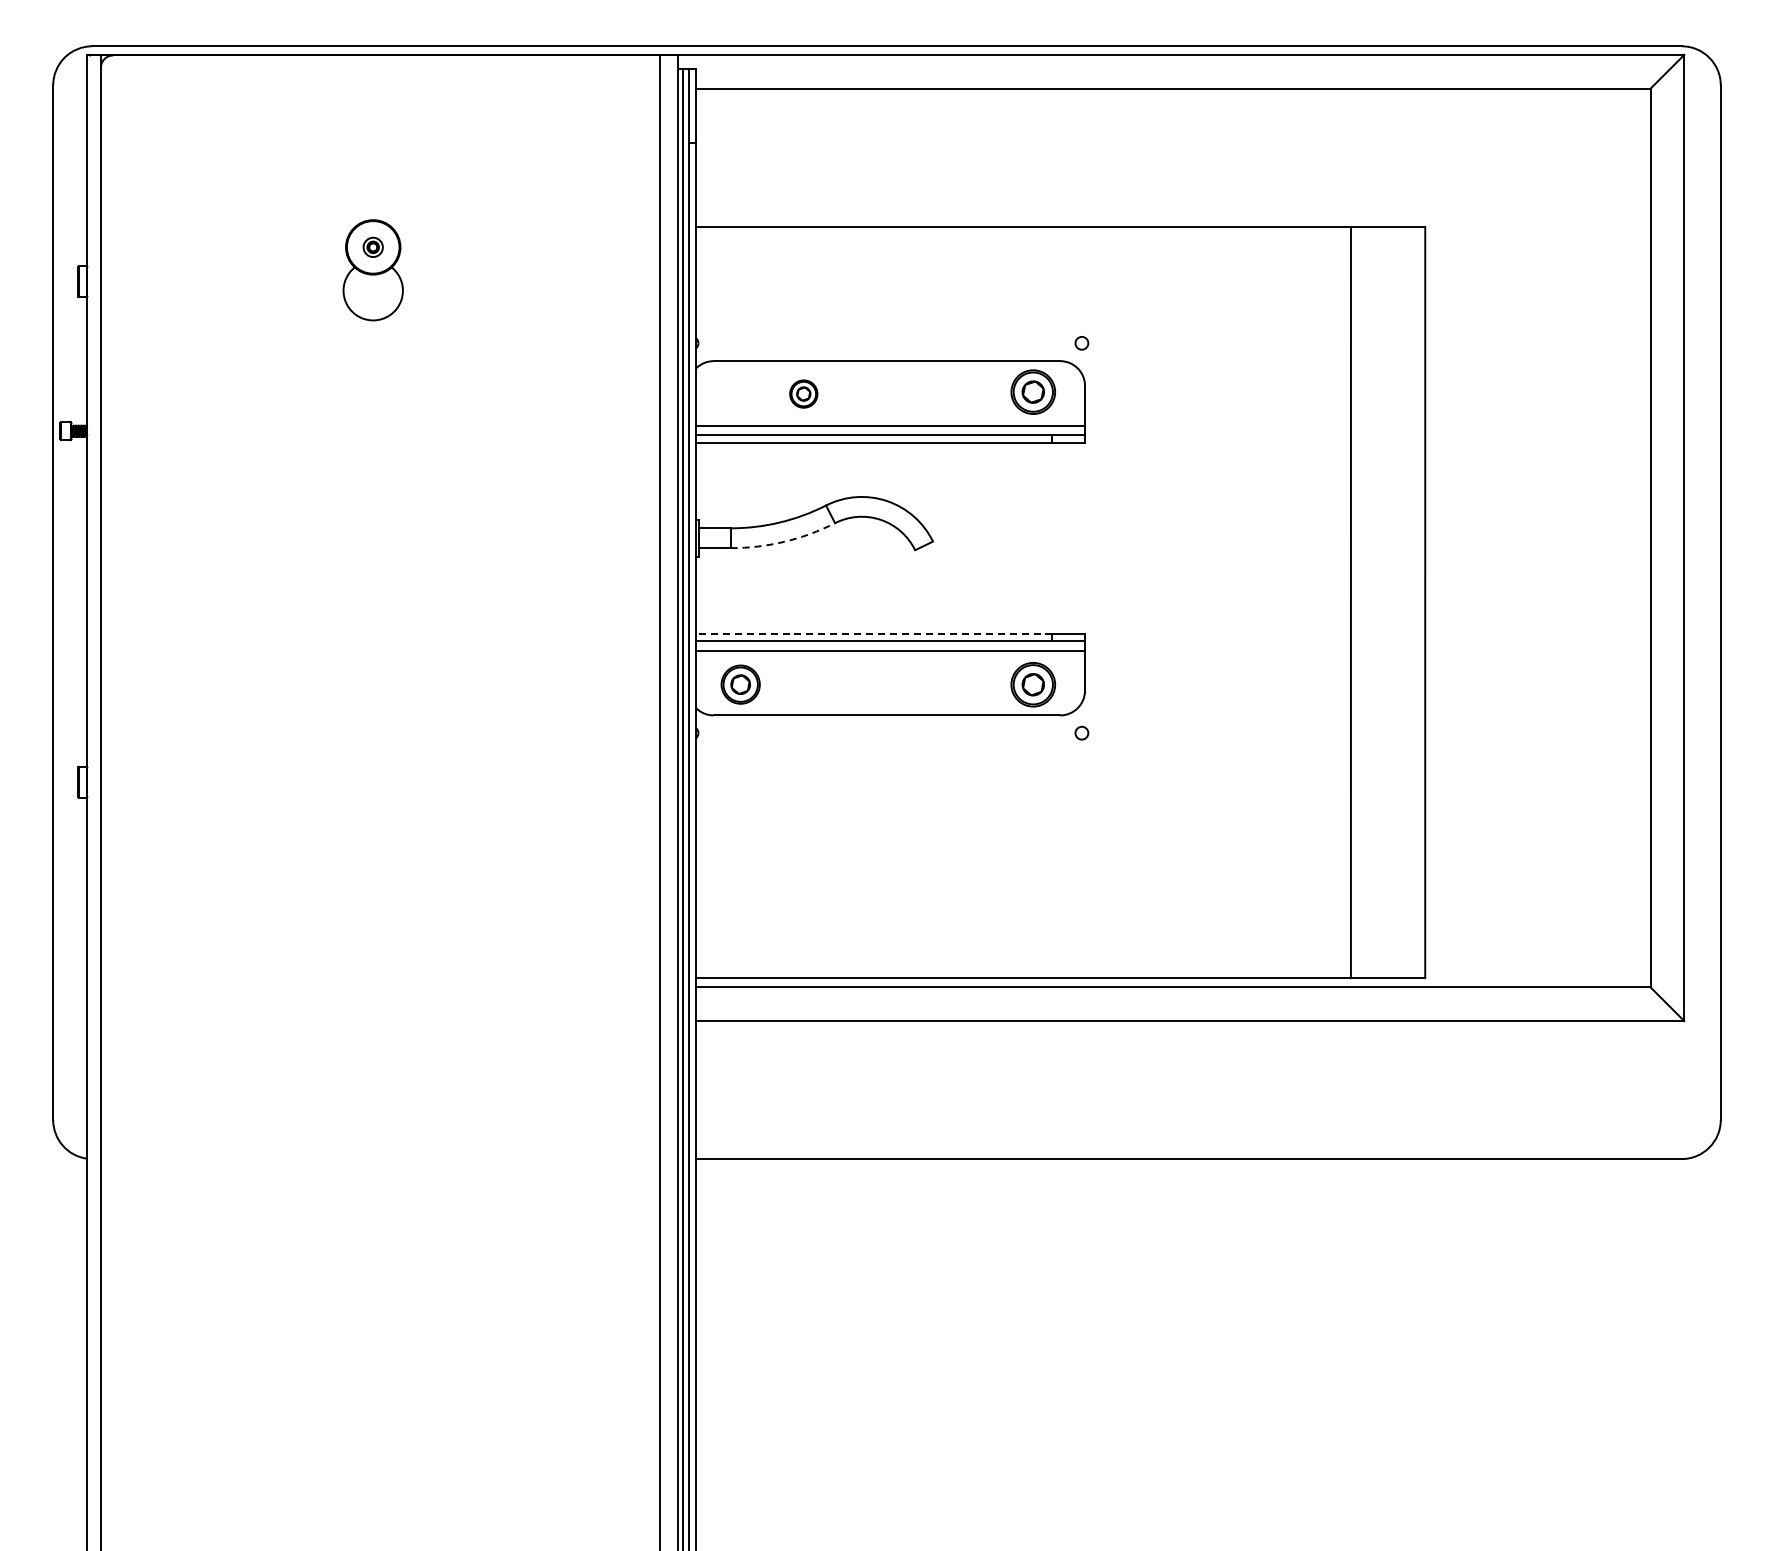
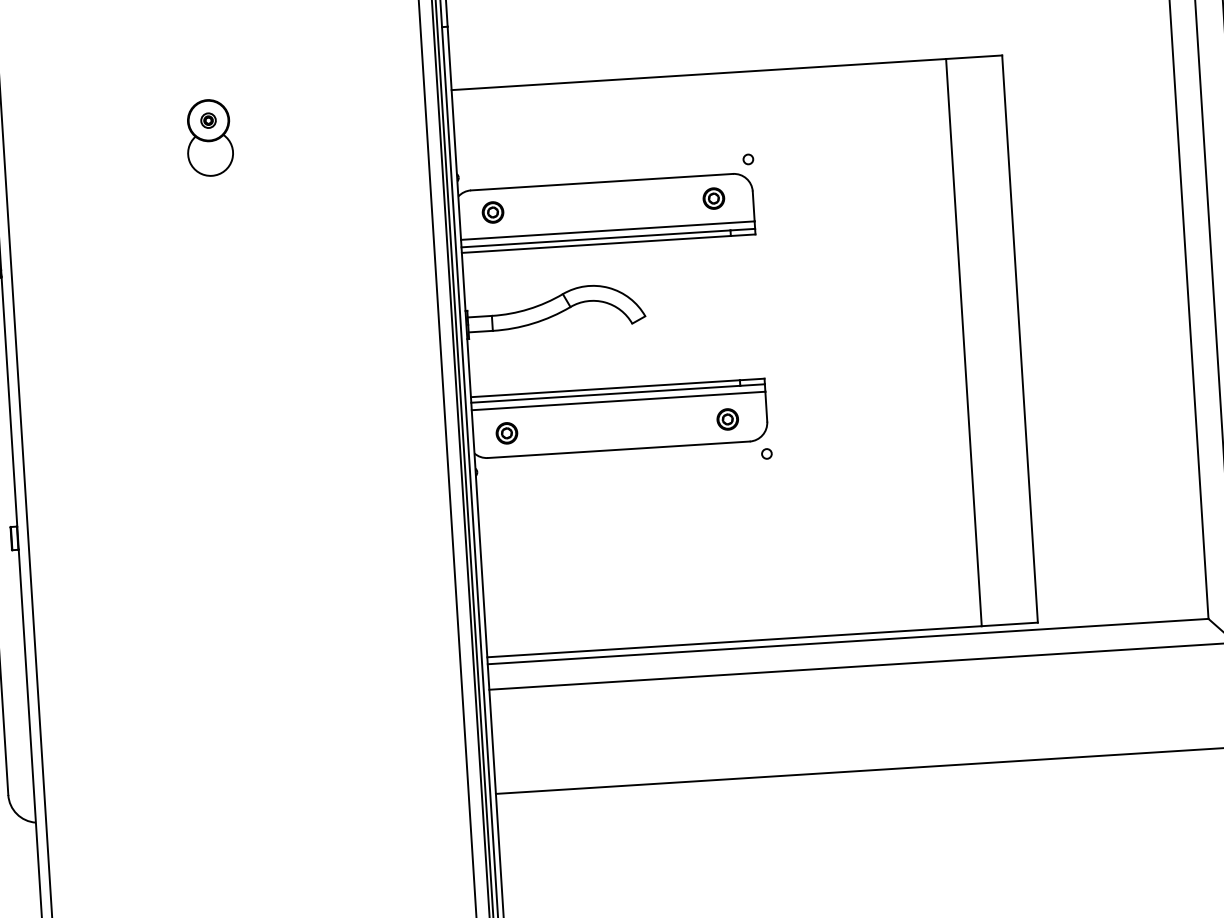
part: (1032, 391) -> (713, 198), size x0.62
part: (803, 393) -> (492, 212), moved
arc: (784, 541) -> (533, 323), dashed -> solid
line: (873, 633) -> (604, 388), dashed -> solid
part: (740, 683) -> (506, 432), size x0.71
part: (1032, 683) -> (727, 418), size x0.62

